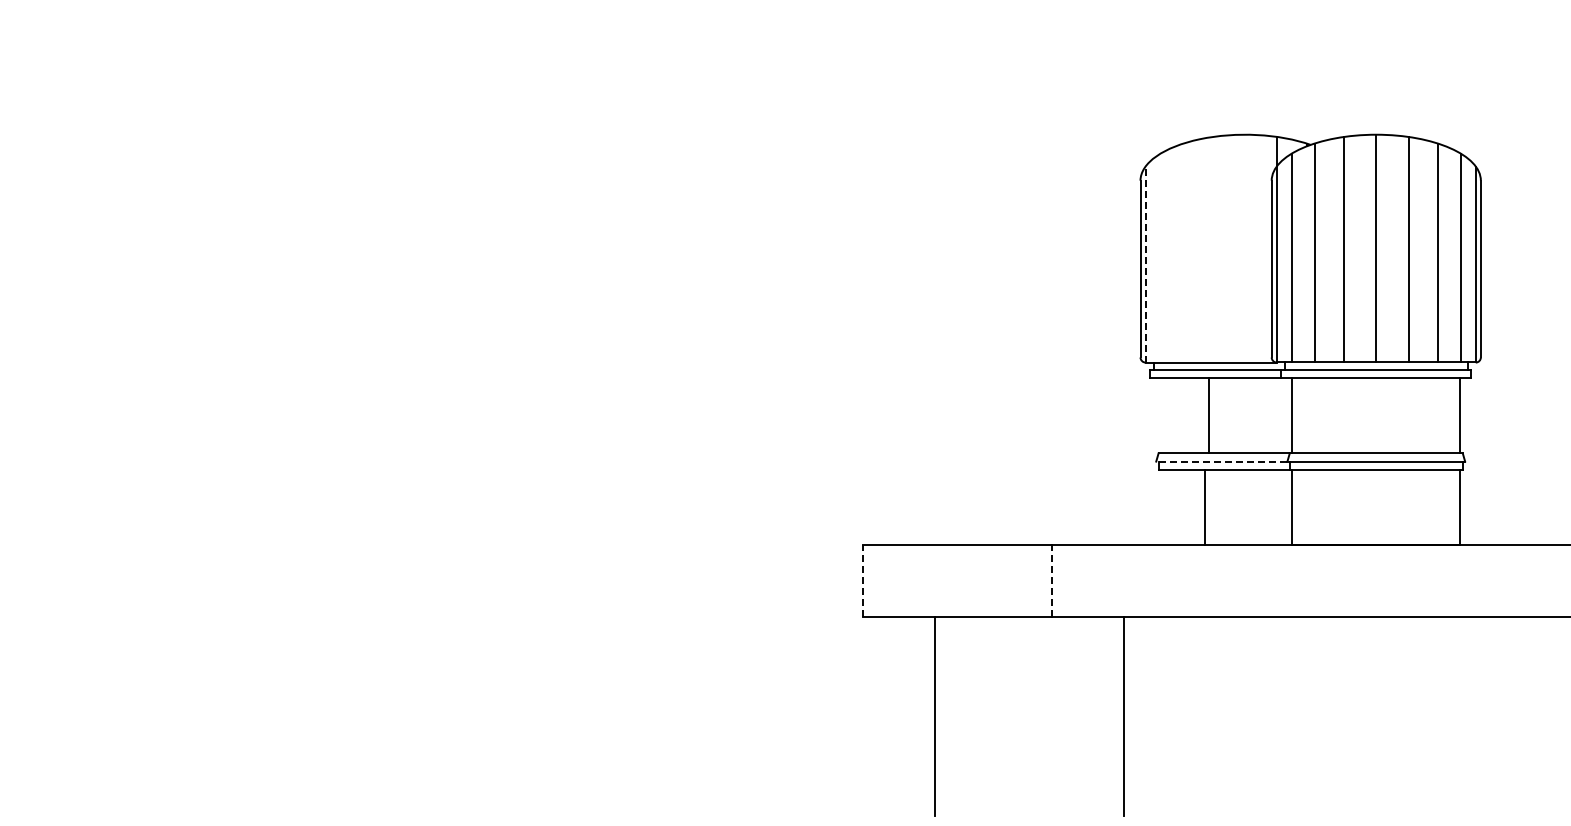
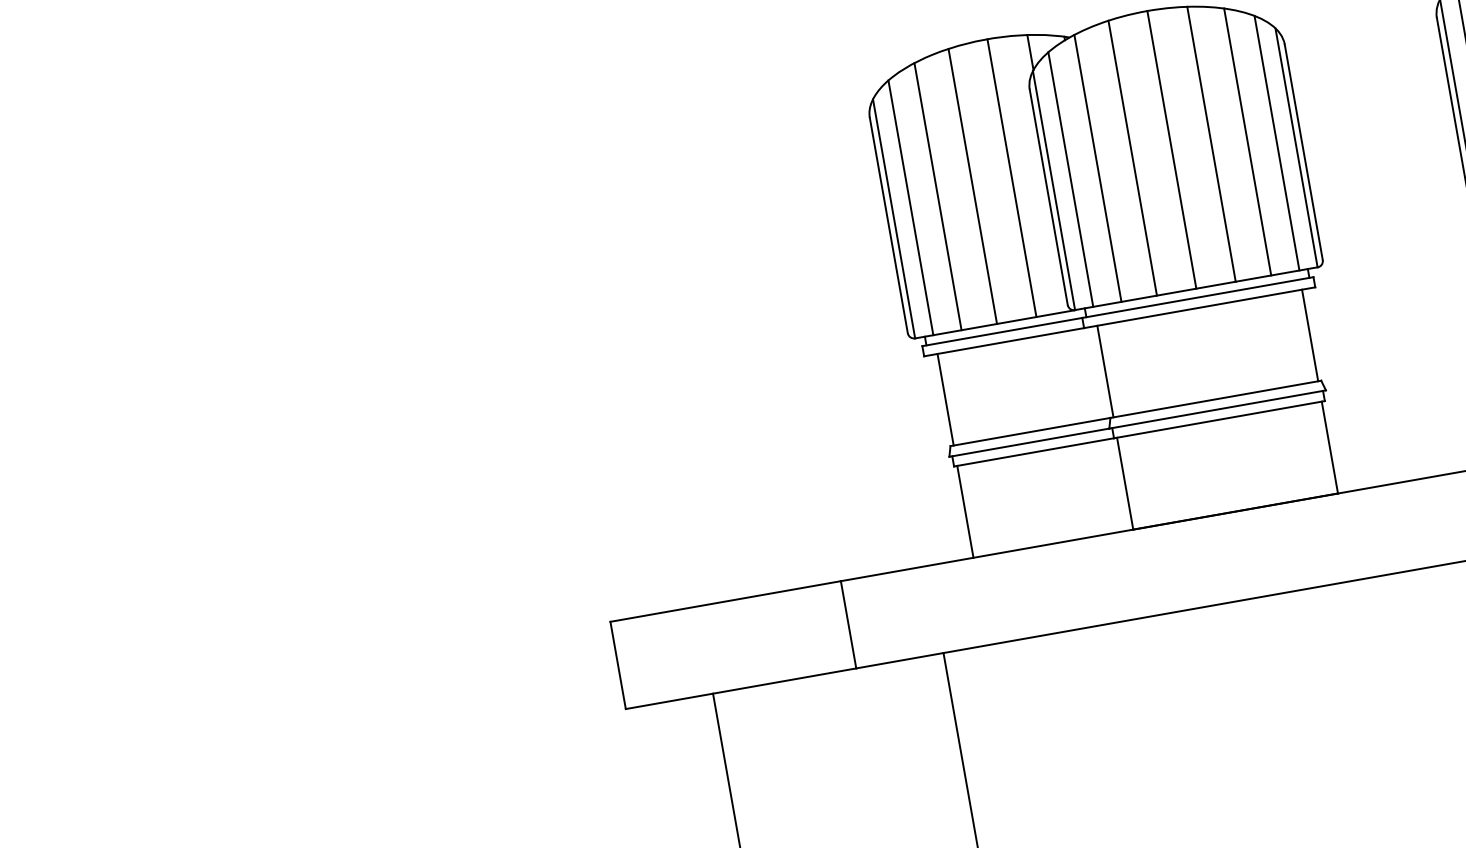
line: (1245, 248) -> (1012, 177), added
line: (1212, 249) -> (972, 186), added
line: (1183, 252) -> (937, 196), added
line: (1160, 257) -> (910, 207), added
line: (1145, 264) -> (893, 218), dashed -> solid
line: (1209, 415) -> (945, 399), moved
line: (1221, 461) -> (1028, 442), dashed -> solid
line: (1205, 507) -> (965, 511), moved
line: (863, 581) -> (618, 665), dashed -> solid
line: (1052, 581) -> (848, 625), dashed -> solid

